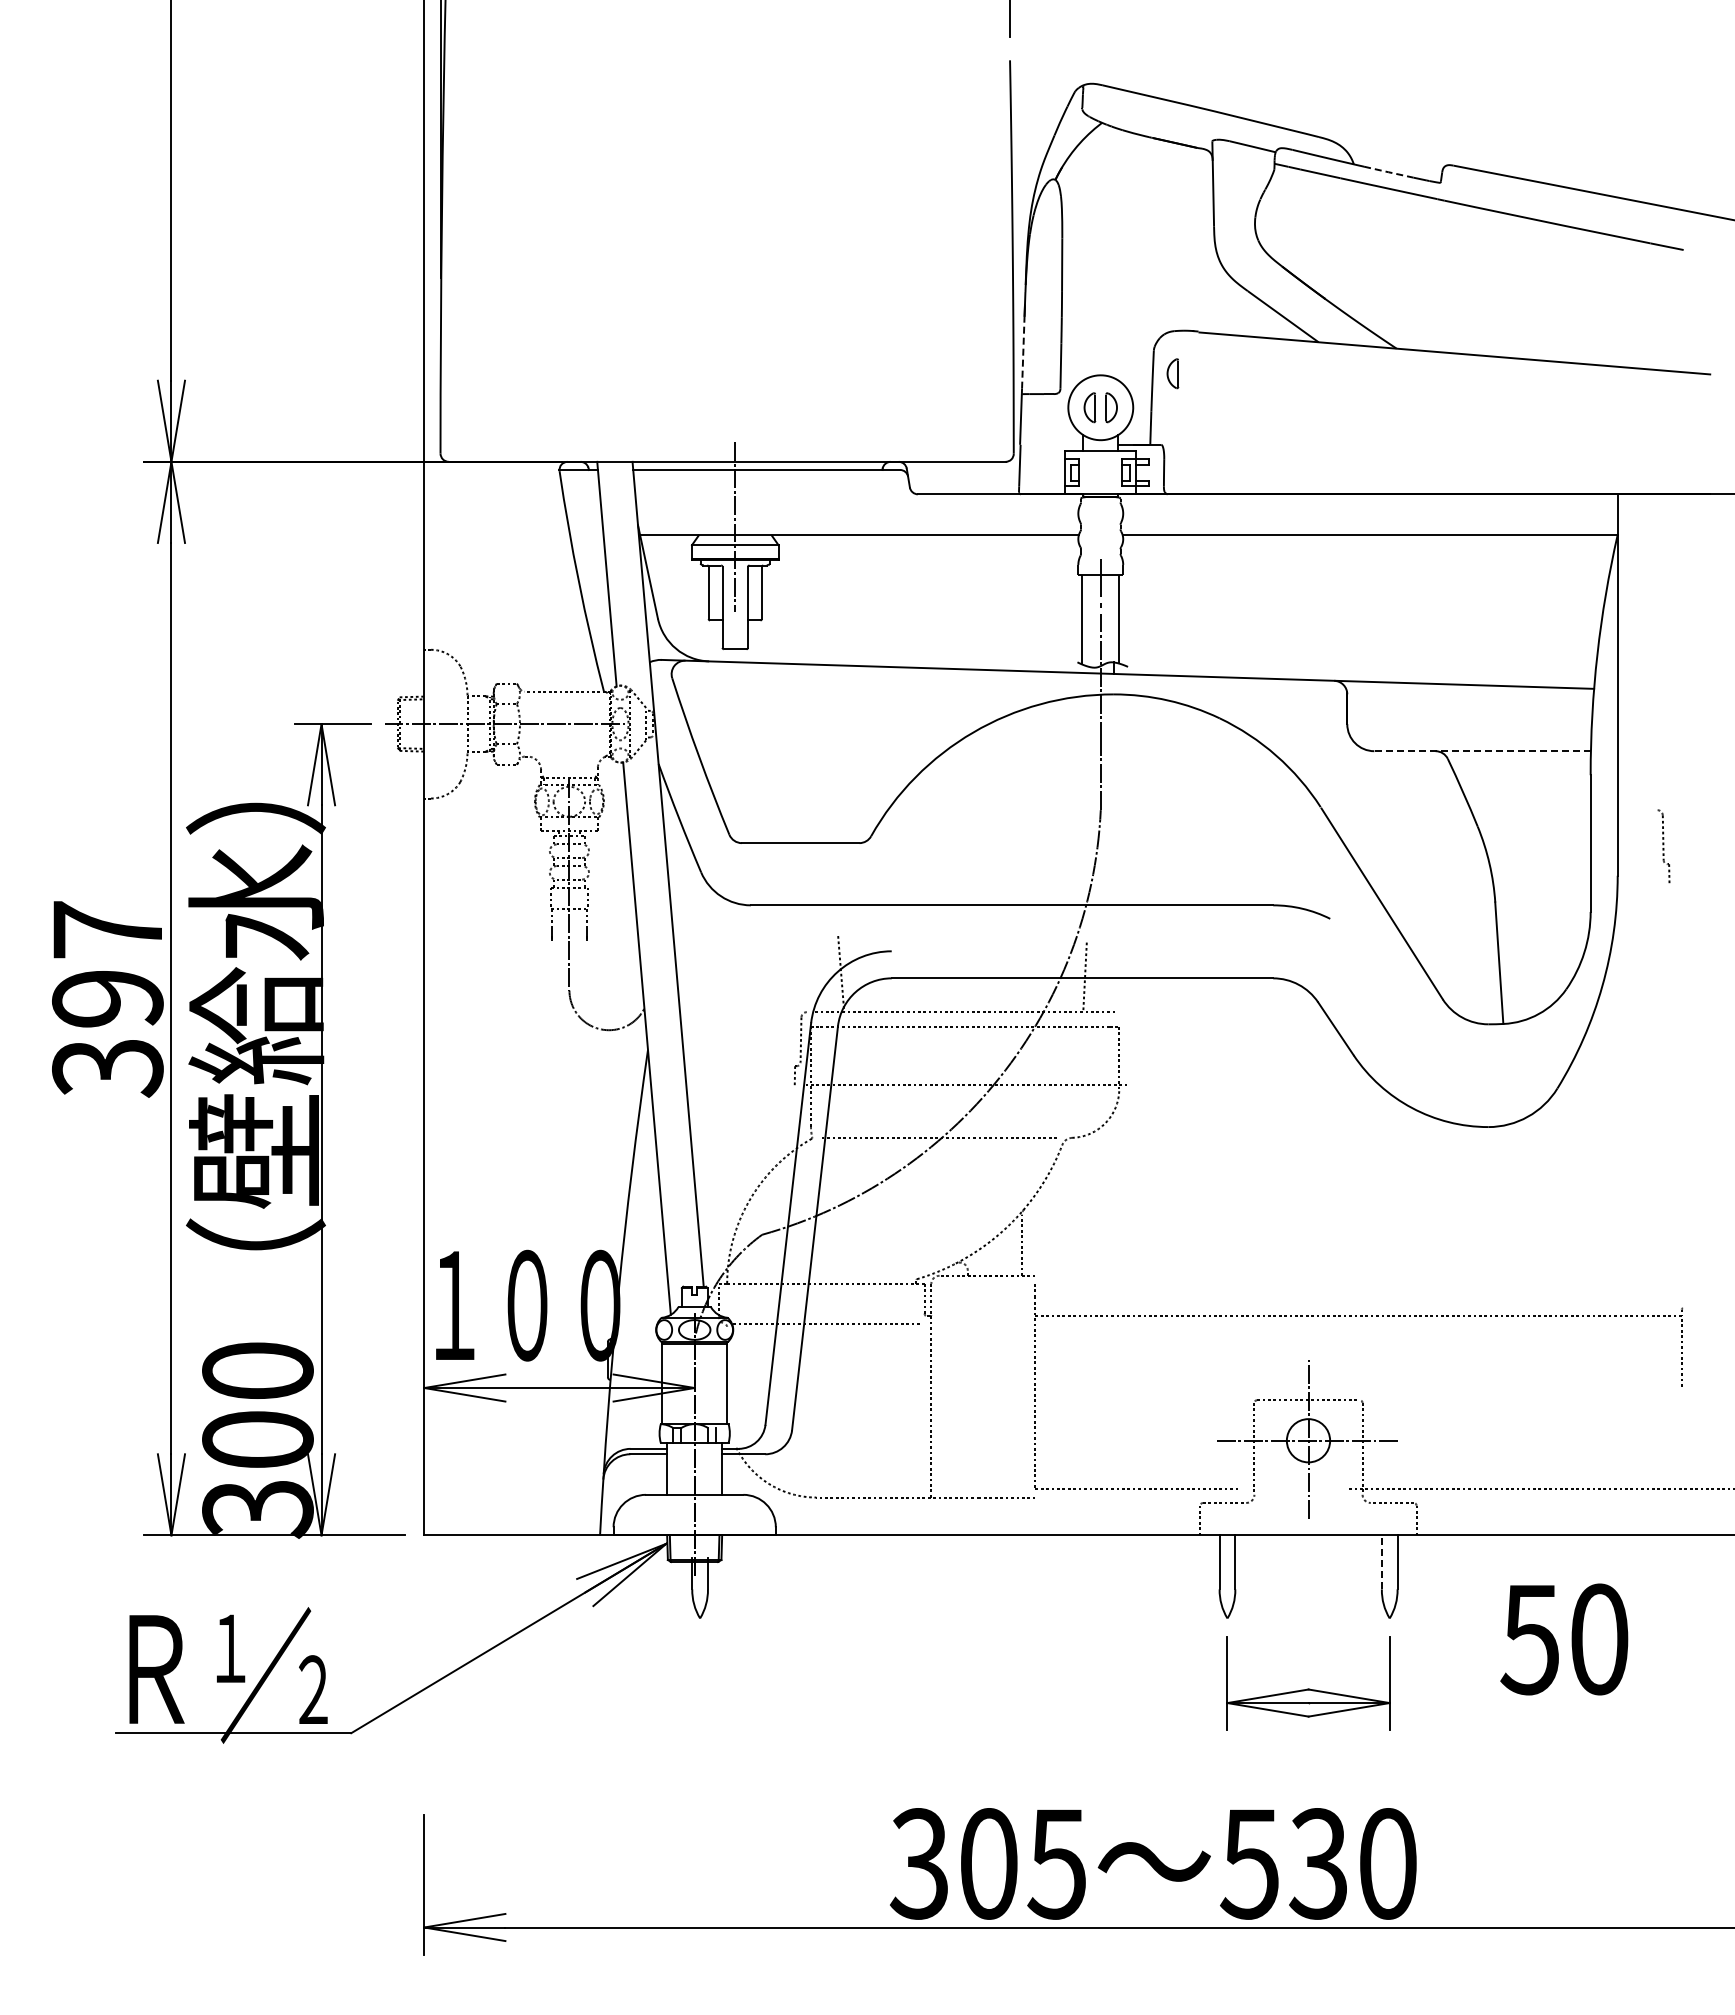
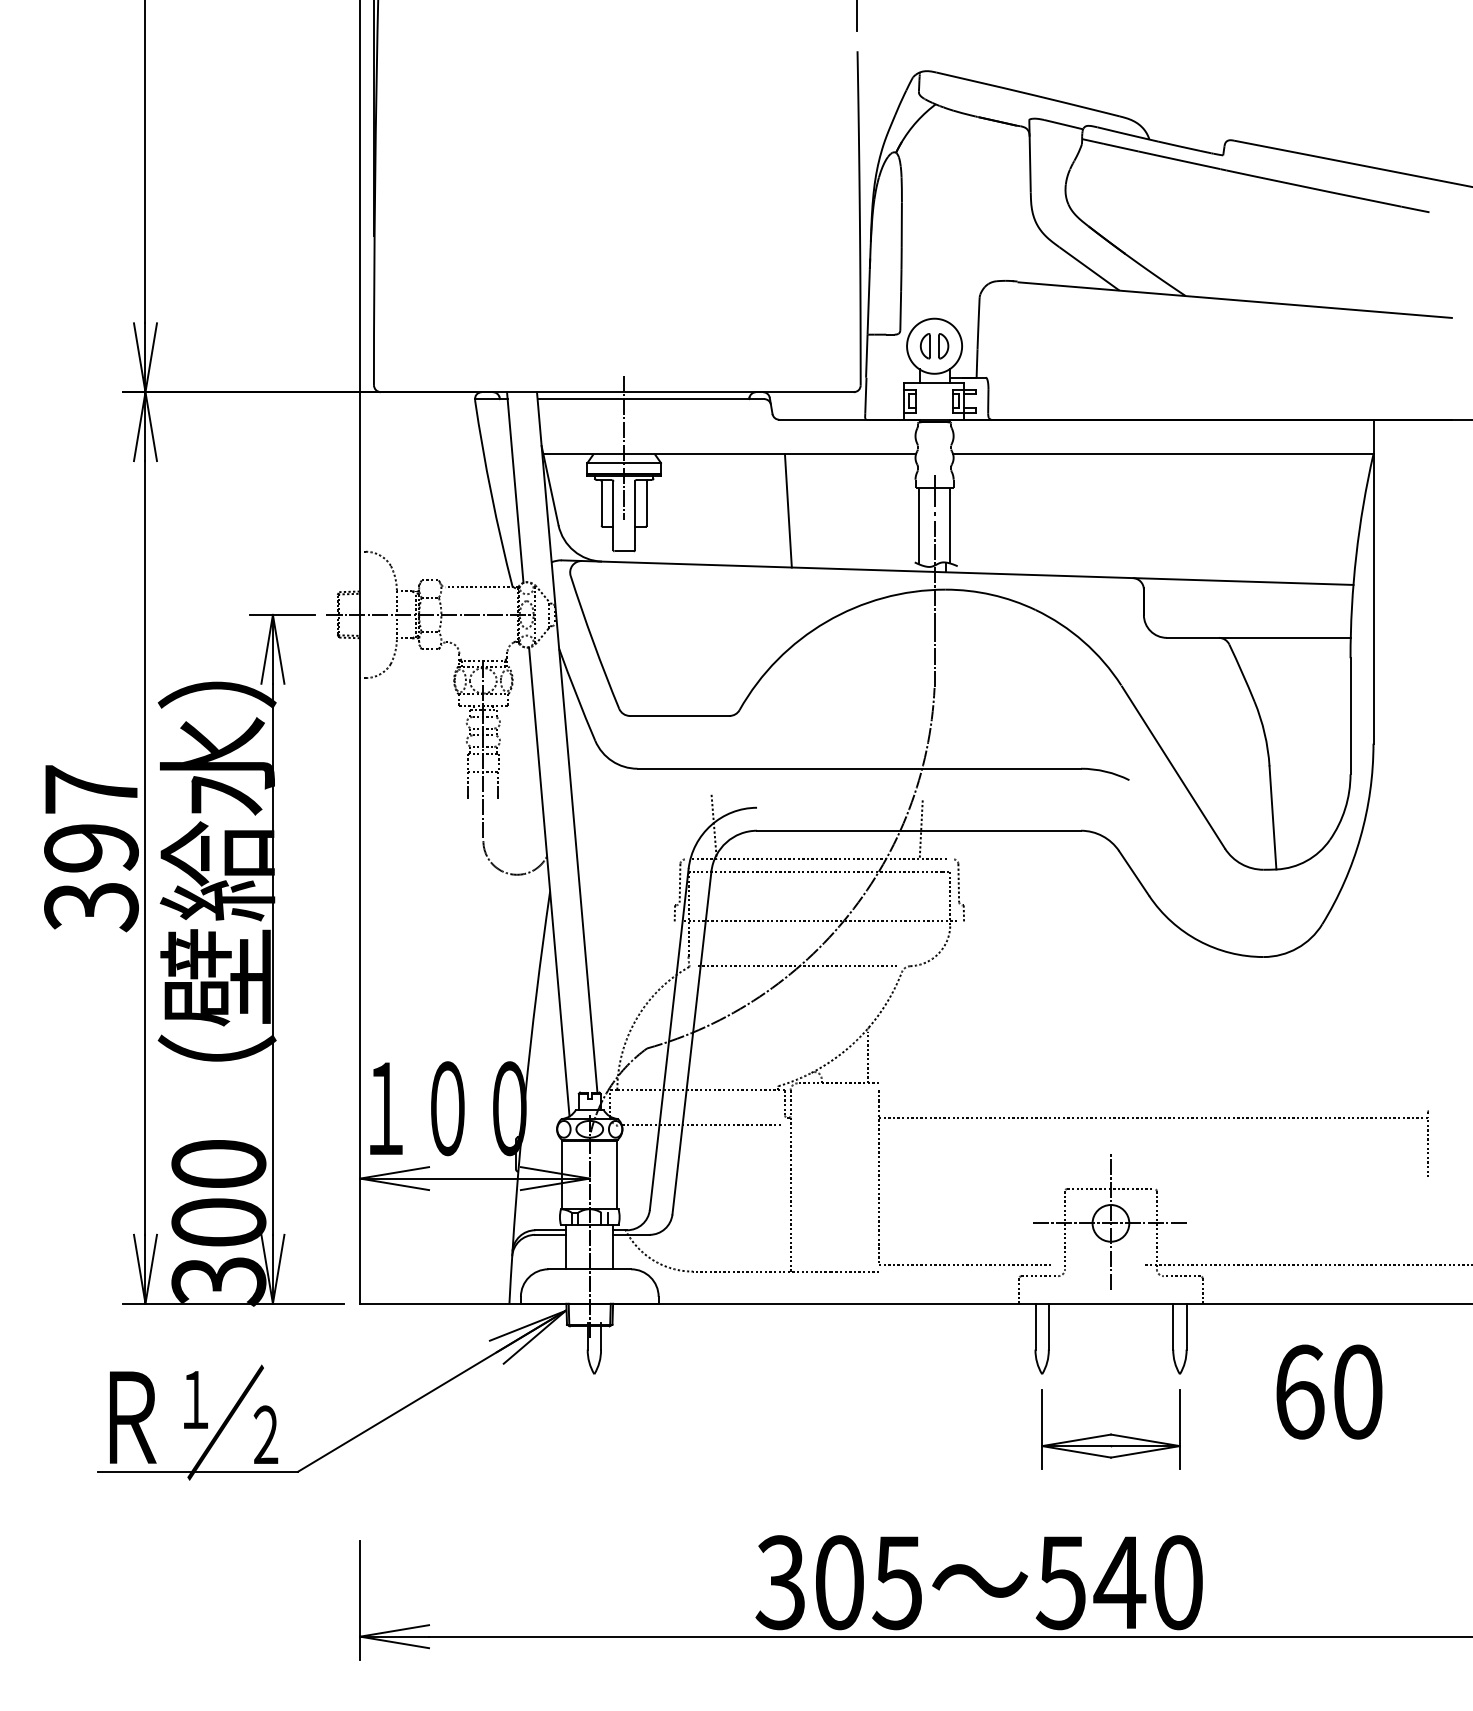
line: (1388, 172) -> (1178, 146), dashed -> solid
line: (1023, 352) -> (868, 299), dashed -> solid
part: (1172, 373) -> (995, 317), removed
line: (928, 601) -> (788, 510), added
line: (1482, 751) -> (1258, 638), dashed -> solid
part: (1663, 846) -> (958, 890), moved
line: (1381, 1562) -> (1172, 1326), dashed -> solid
text: (1530, 1639) -> (1299, 1392), 50 -> 60
text: (1318, 1863) -> (1119, 1582), 530 -> 540

